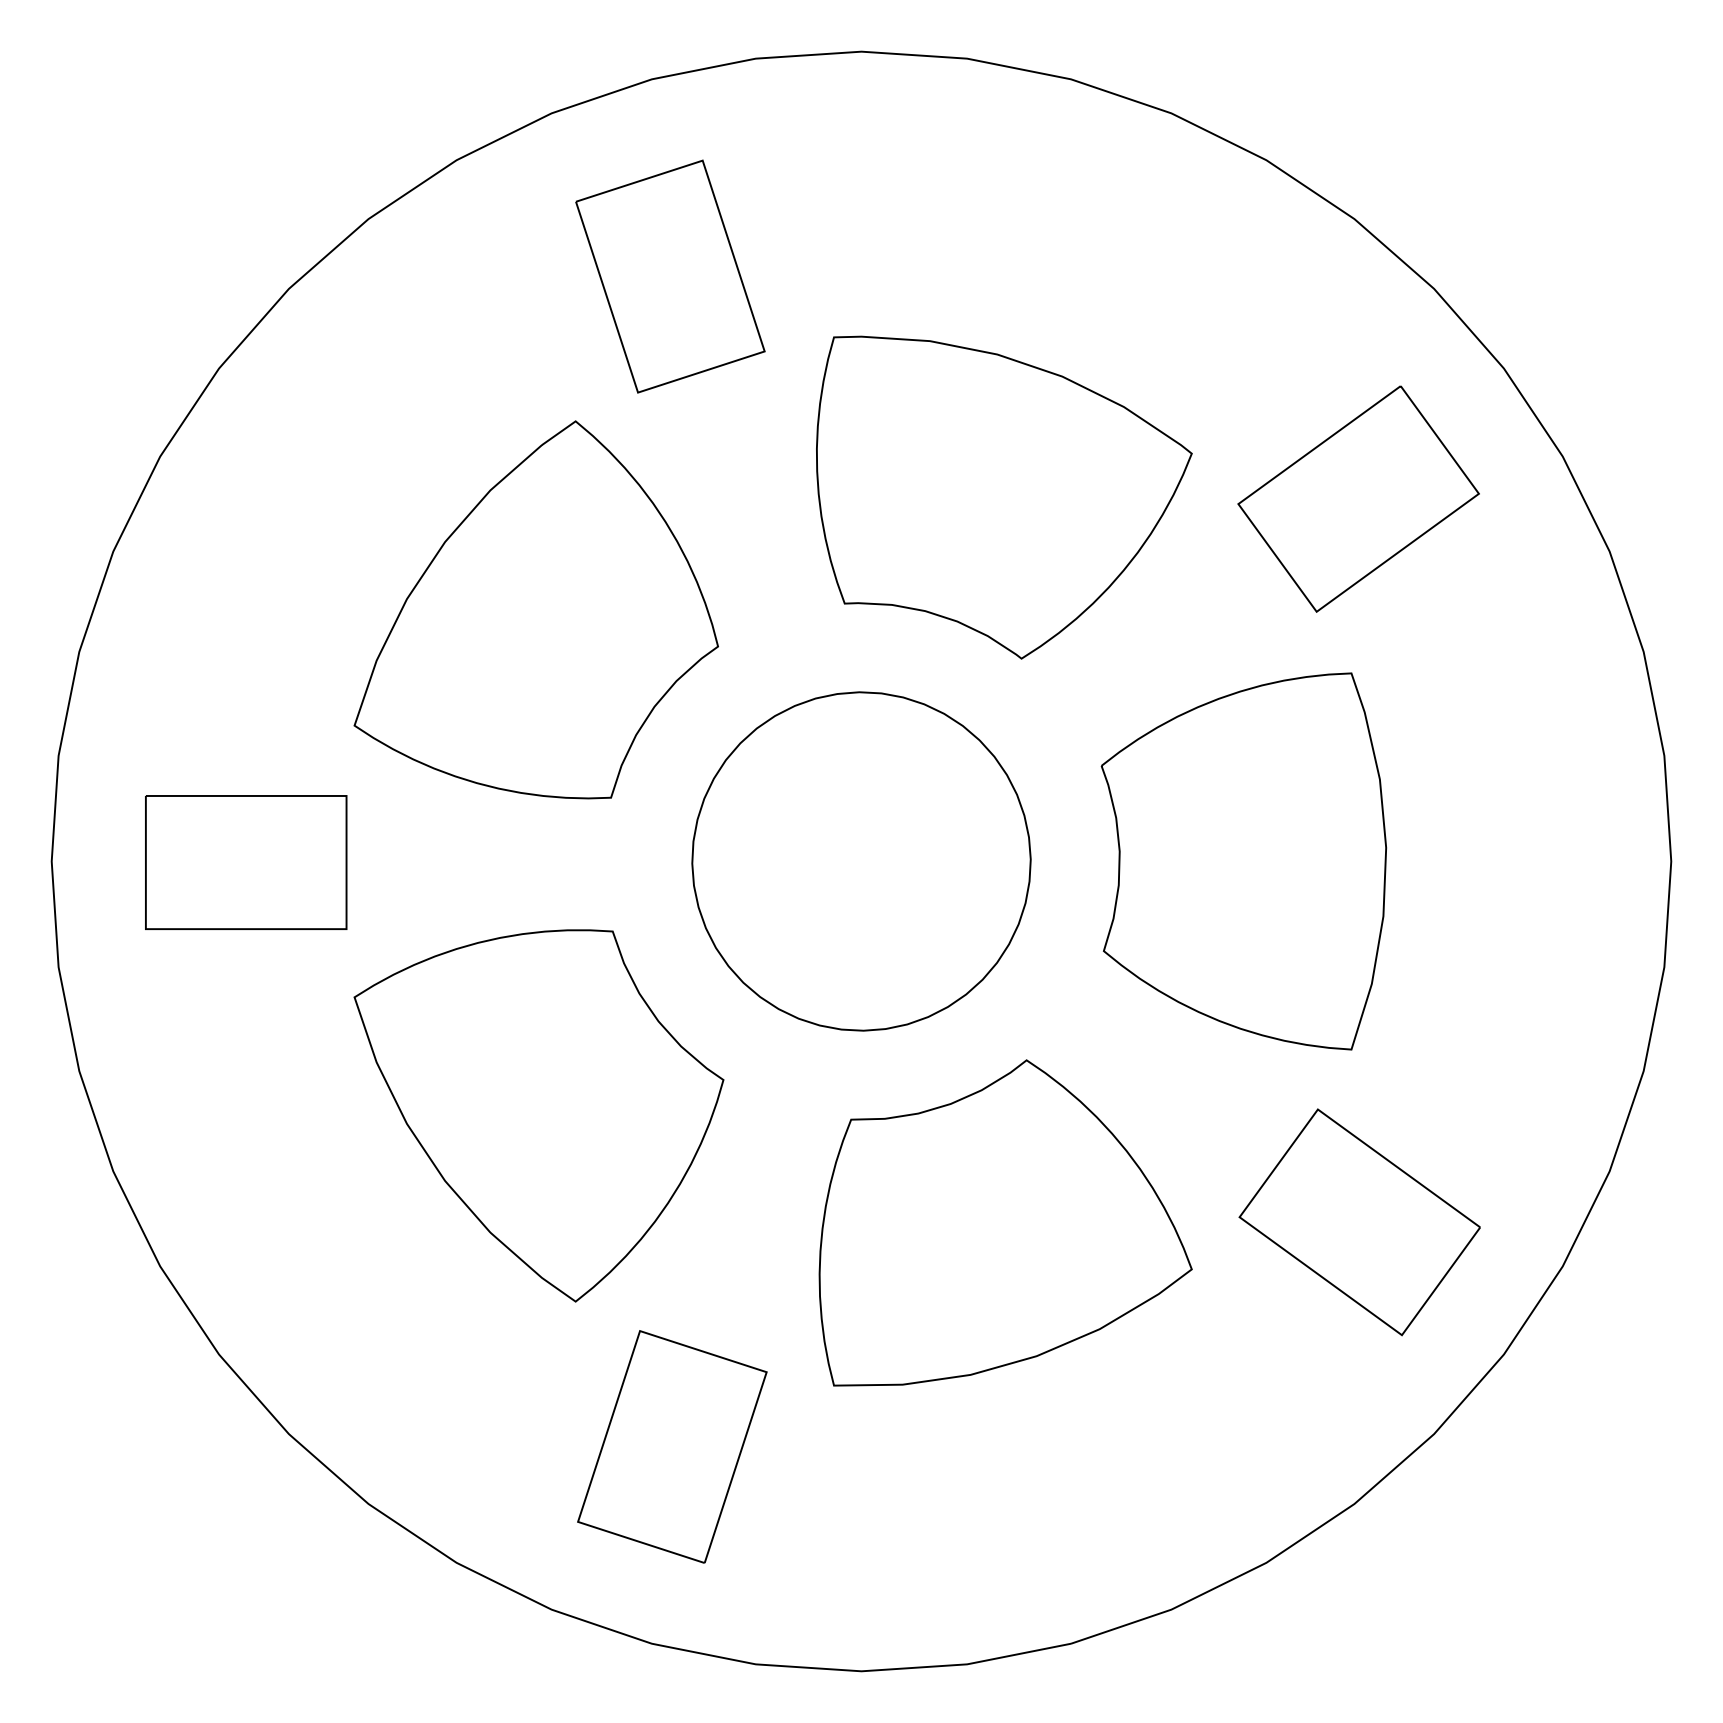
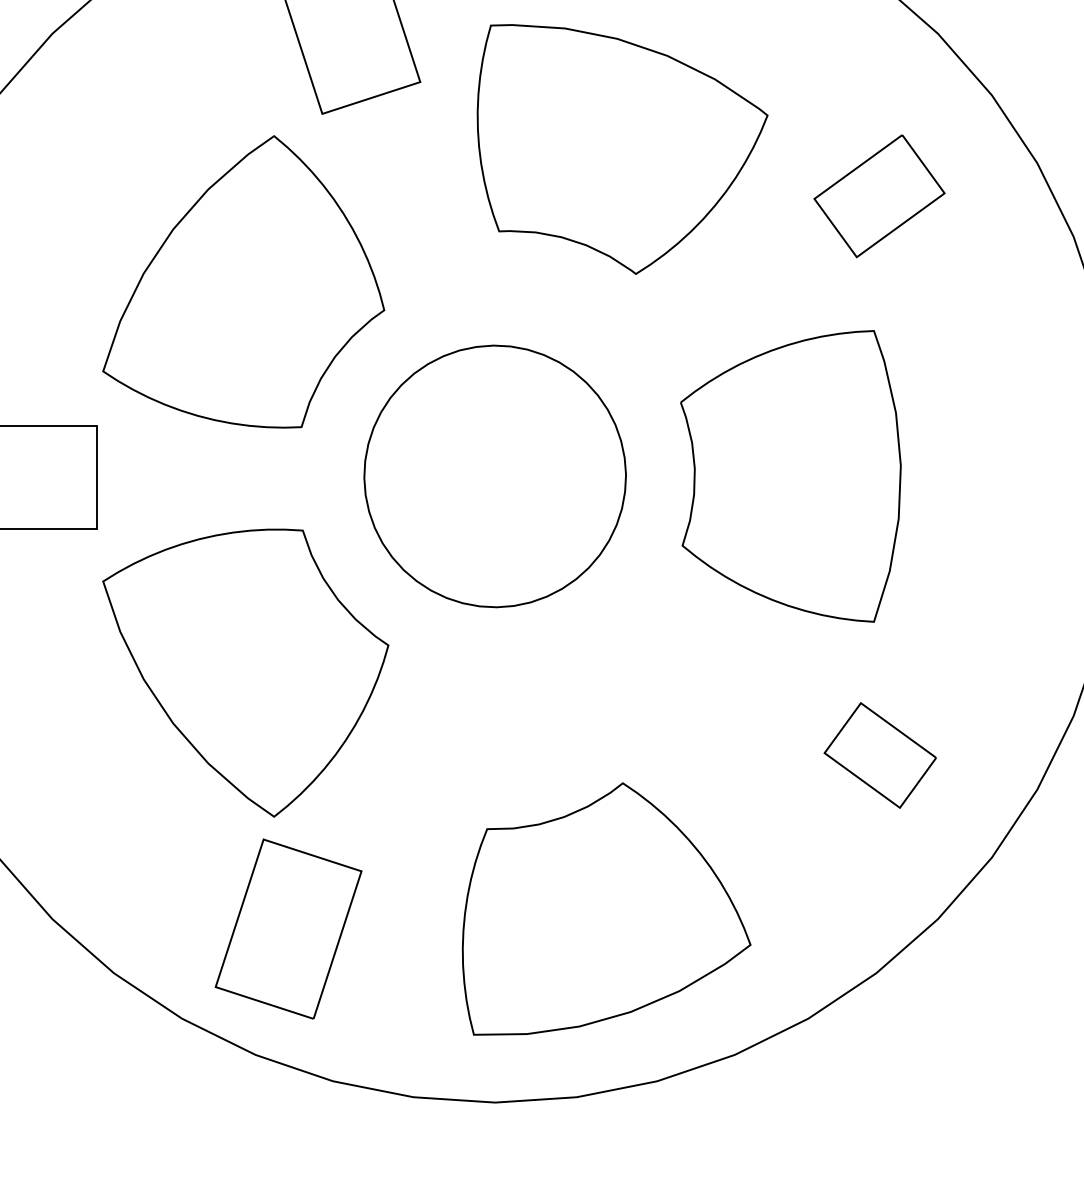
part: (1004, 497) -> (622, 149), moved
part: (1358, 498) -> (879, 195), size x0.7
part: (1005, 1222) -> (606, 908), moved
part: (1359, 1222) -> (880, 755), size x0.6
part: (672, 1446) -> (288, 928), moved

